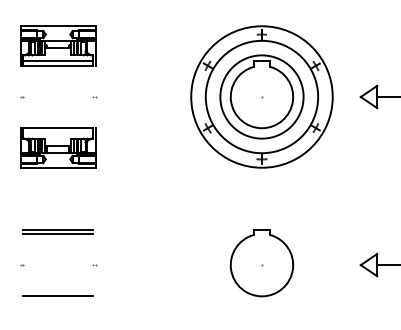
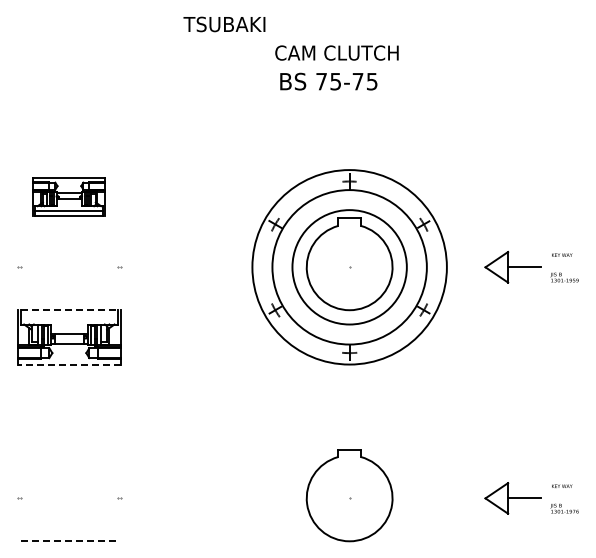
part: (58, 45) -> (69, 196), size x0.7
line: (58, 128) -> (69, 310), solid -> dashed
line: (57, 167) -> (68, 364), solid -> dashed
line: (57, 229) -> (68, 449), removed
line: (57, 233) -> (68, 455), removed
line: (58, 296) -> (69, 541), solid -> dashed

